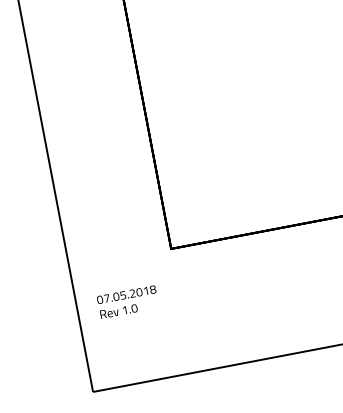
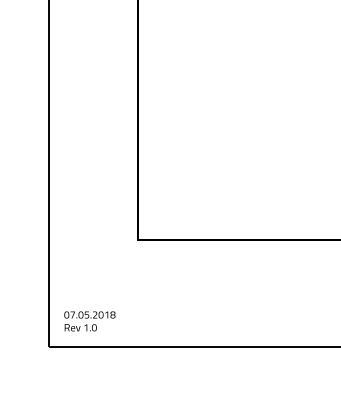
text: (127, 302) -> (89, 321), moved

